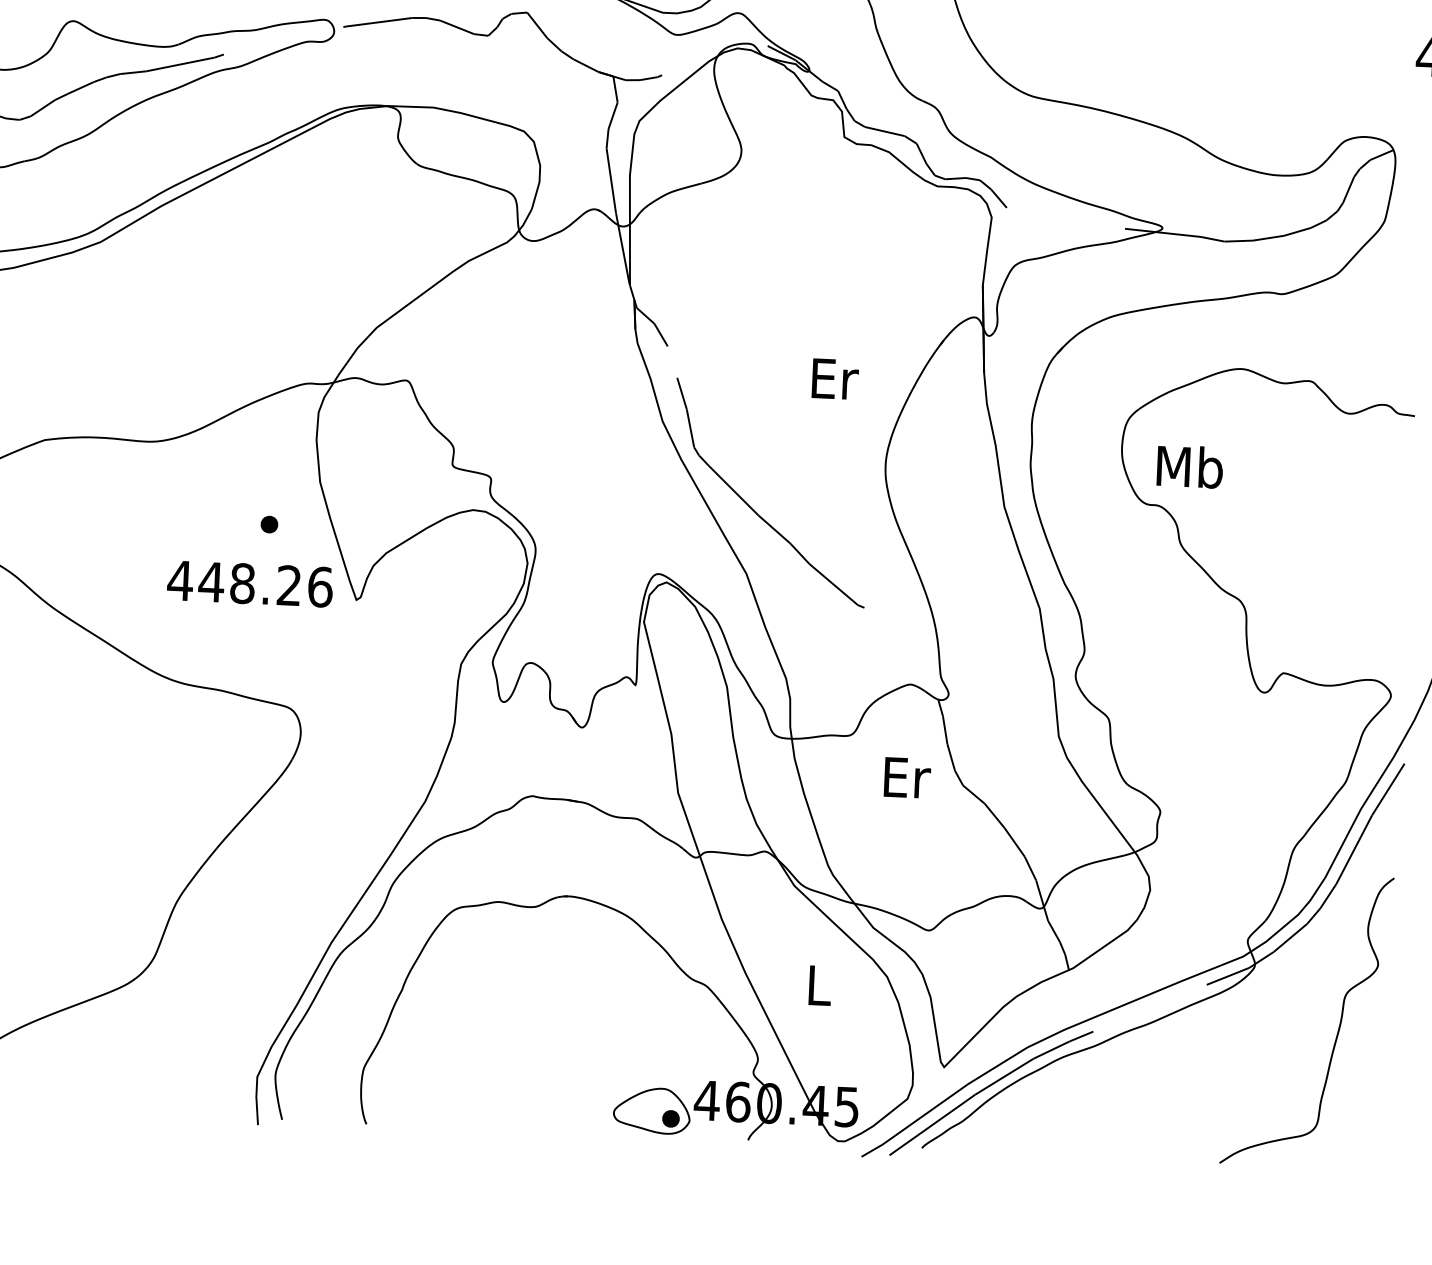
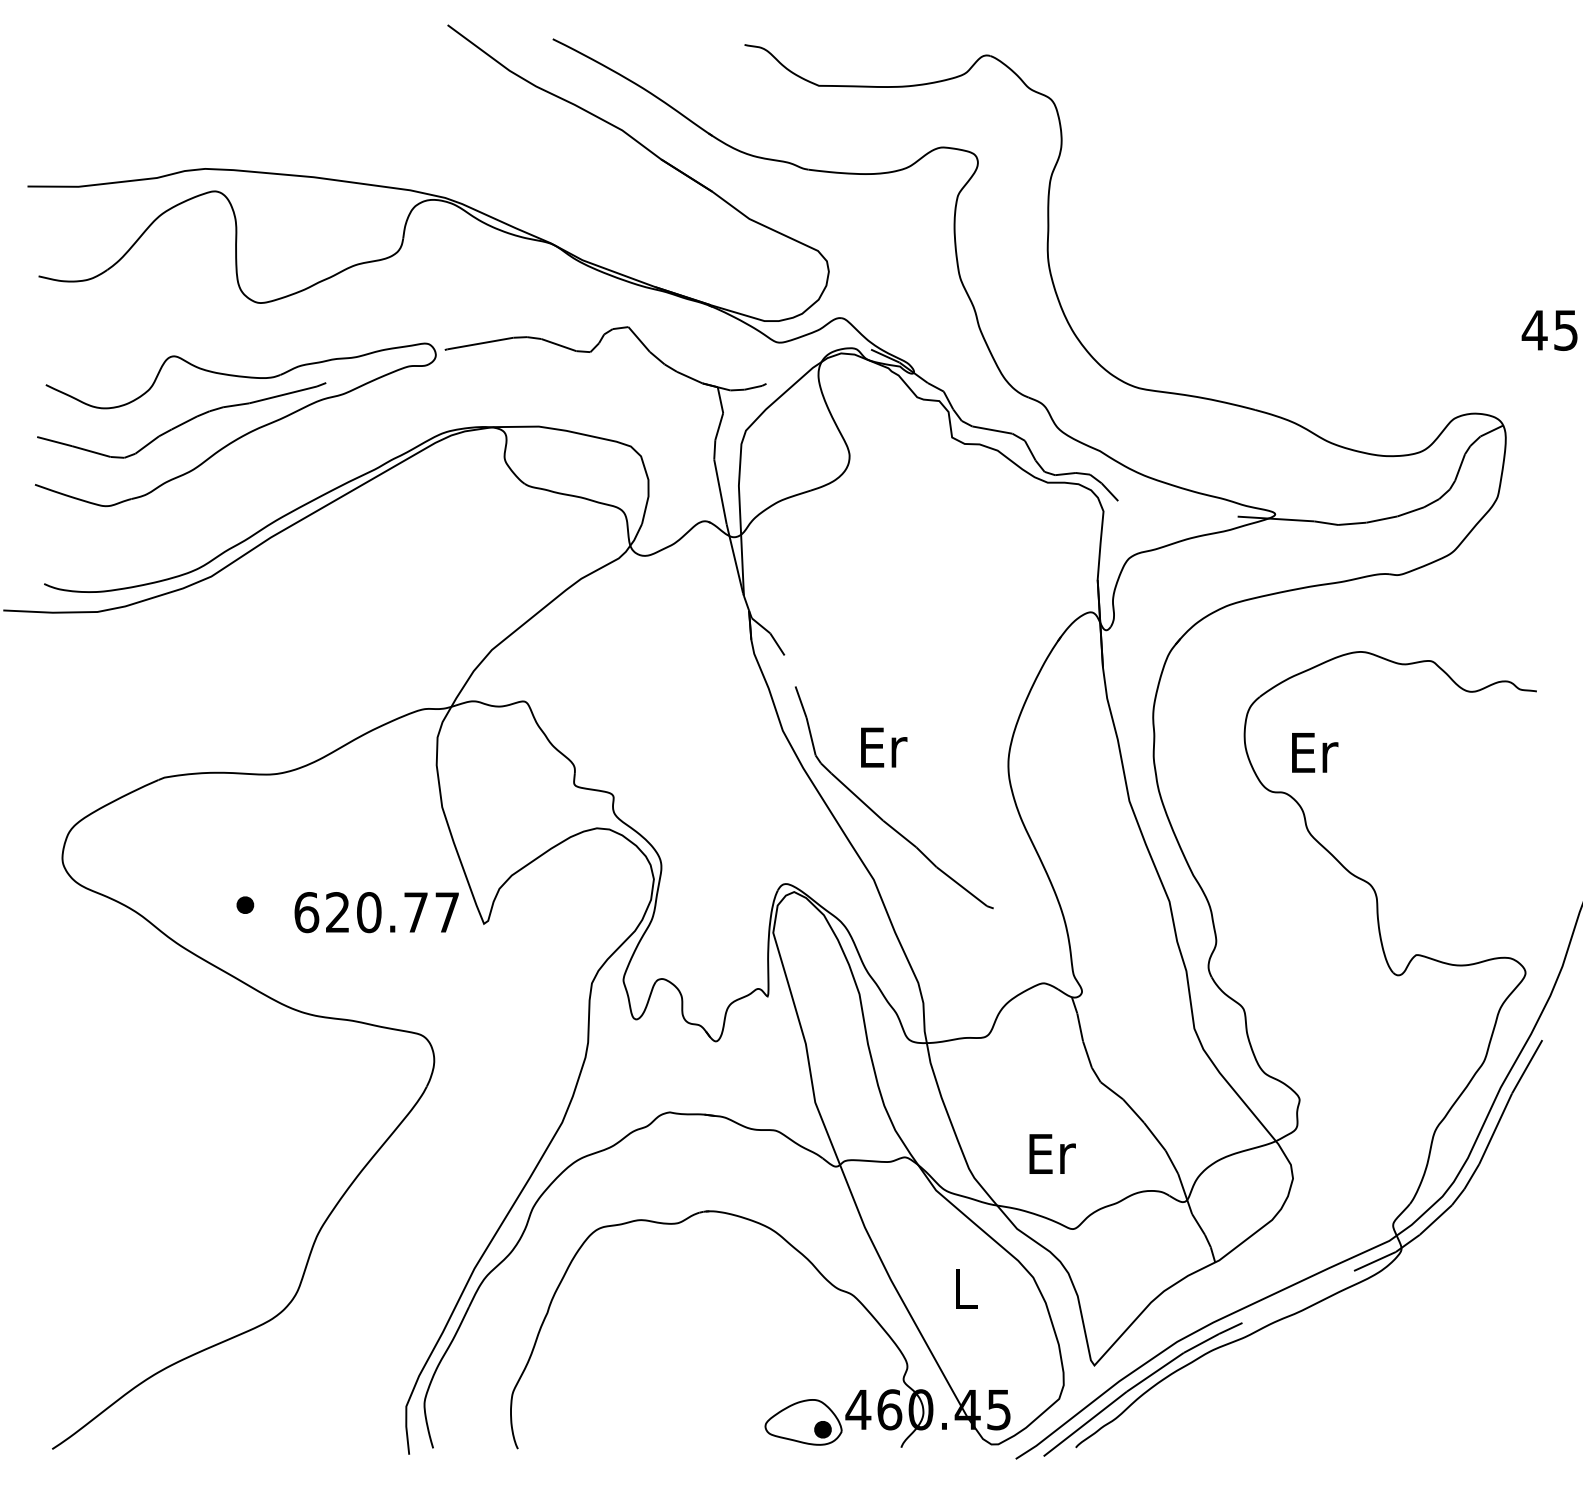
text: (835, 379) -> (884, 747), moved
text: (1189, 466) -> (1313, 752), Mb -> Er
part: (269, 523) -> (245, 904), moved
text: (249, 583) -> (376, 912), 448.26 -> 620.77
text: (907, 777) -> (1052, 1153), moved
curve: (1337, 1029) -> (1487, 1309), removed

